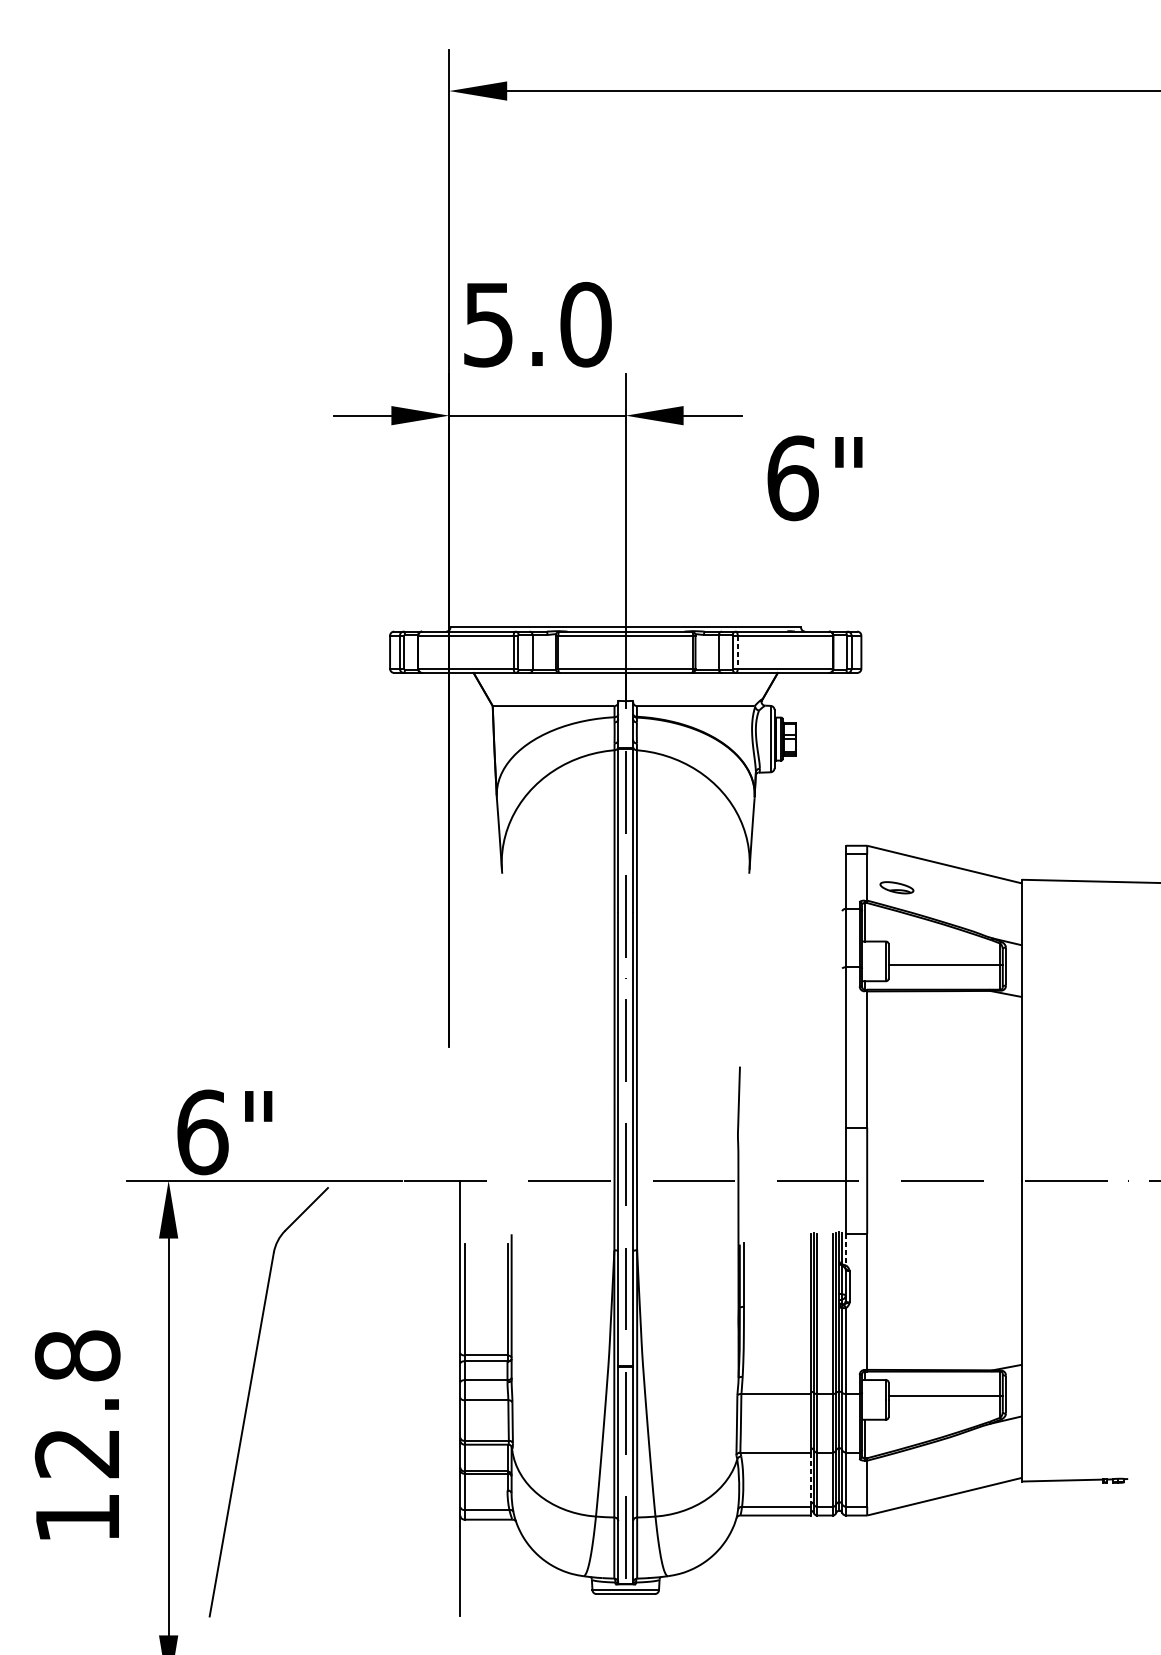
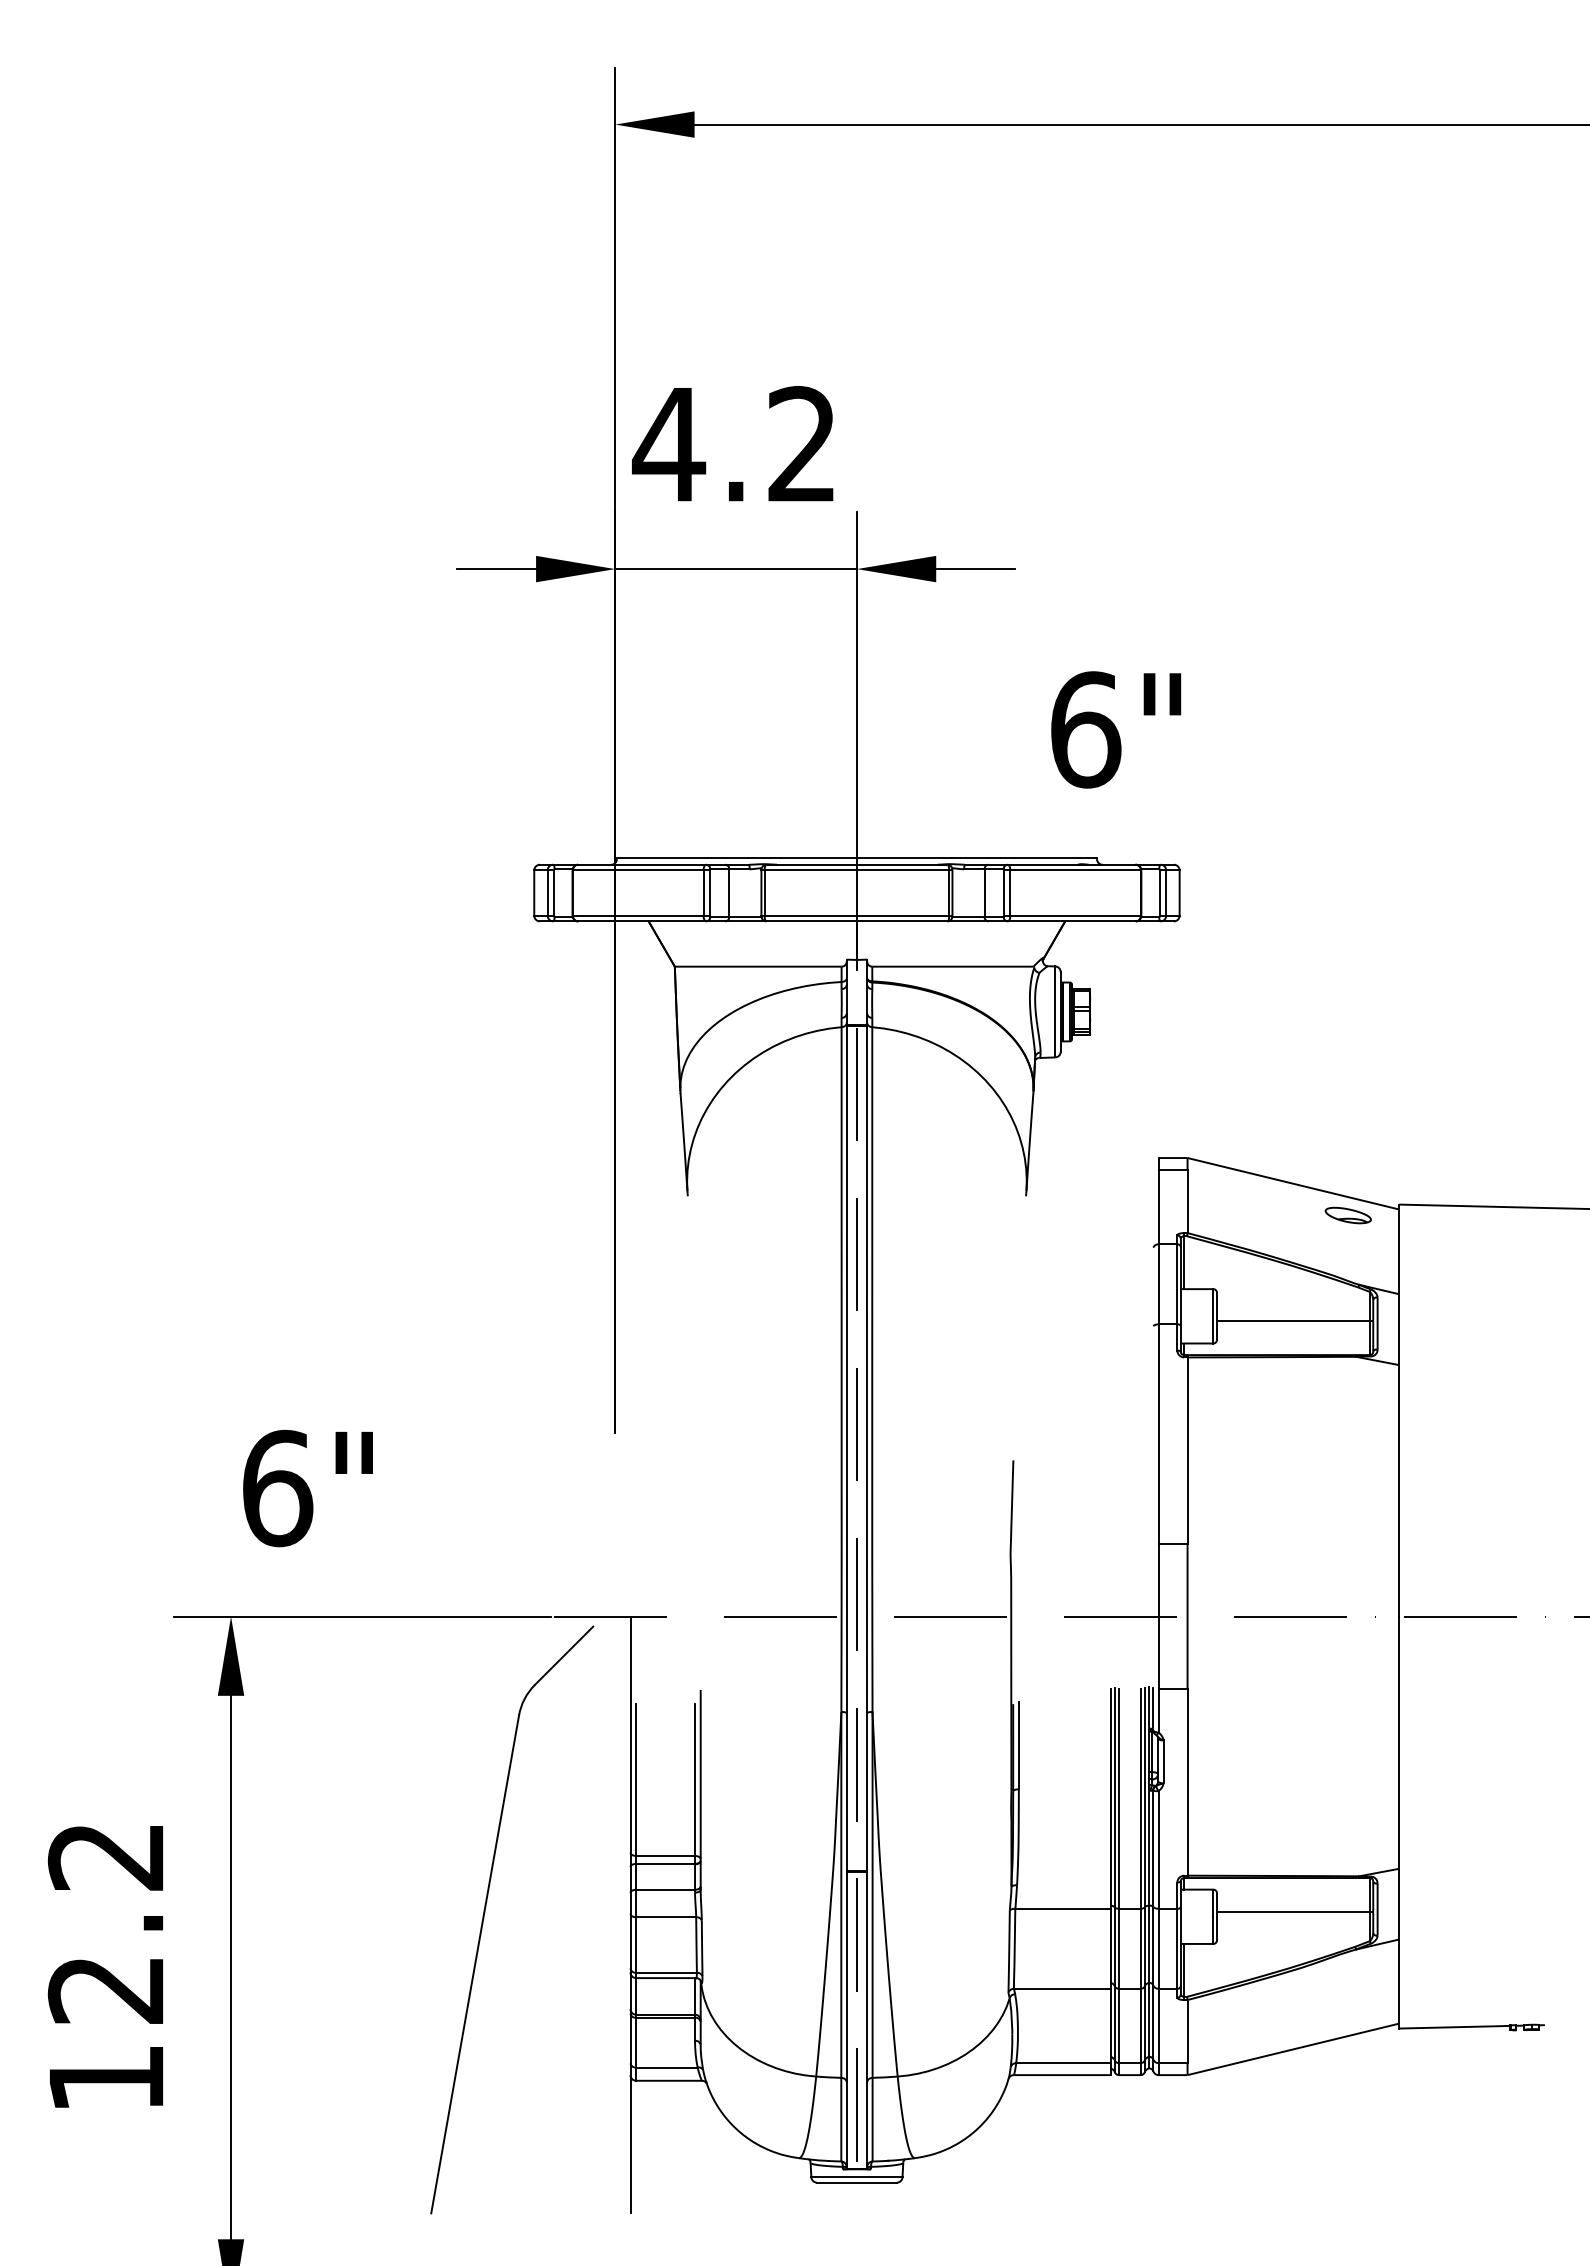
text: (536, 324) -> (734, 444), 5.0 -> 4.2
text: (815, 478) -> (1116, 729), moved
line: (737, 652) -> (1010, 893), dashed -> solid
part: (896, 887) -> (1347, 1215), moved
text: (224, 1132) -> (307, 1488), moved
line: (845, 1249) -> (1158, 1710), dashed -> solid
text: (77, 1355) -> (106, 1856), 12.8 -> 12.2
part: (249, 1396) -> (485, 1912), moved
line: (810, 1480) -> (1110, 2026), dashed -> solid

